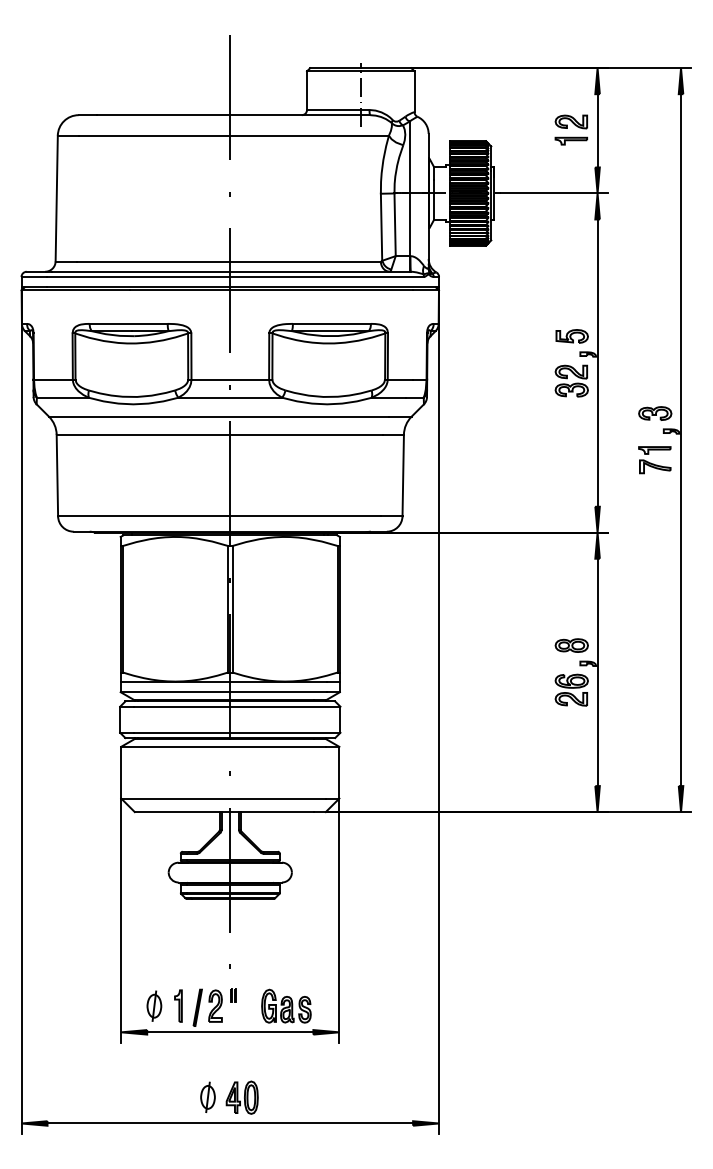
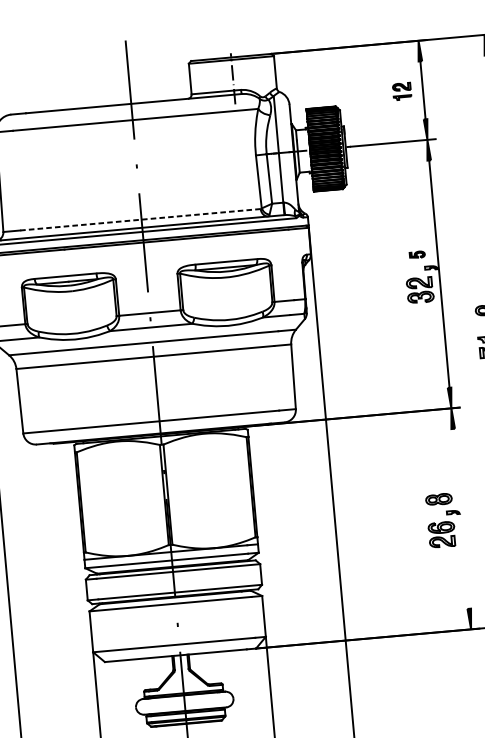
part: (570, 129) -> (401, 91), size x0.7
line: (228, 261) -> (140, 219), solid -> dashed
part: (571, 336) -> (416, 254), size x0.6
line: (597, 672) -> (461, 518), removed

